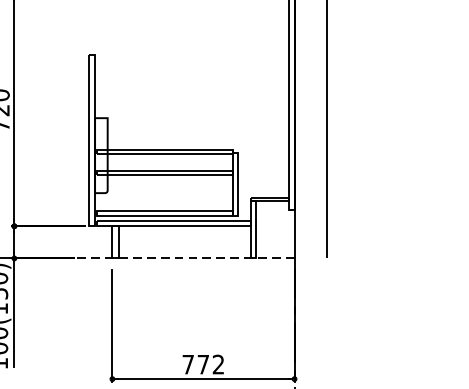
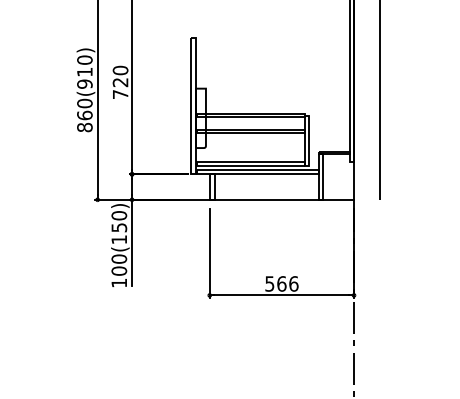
line: (170, 258) -> (255, 199), dashed -> solid
text: (202, 364) -> (281, 283), 772 -> 566

